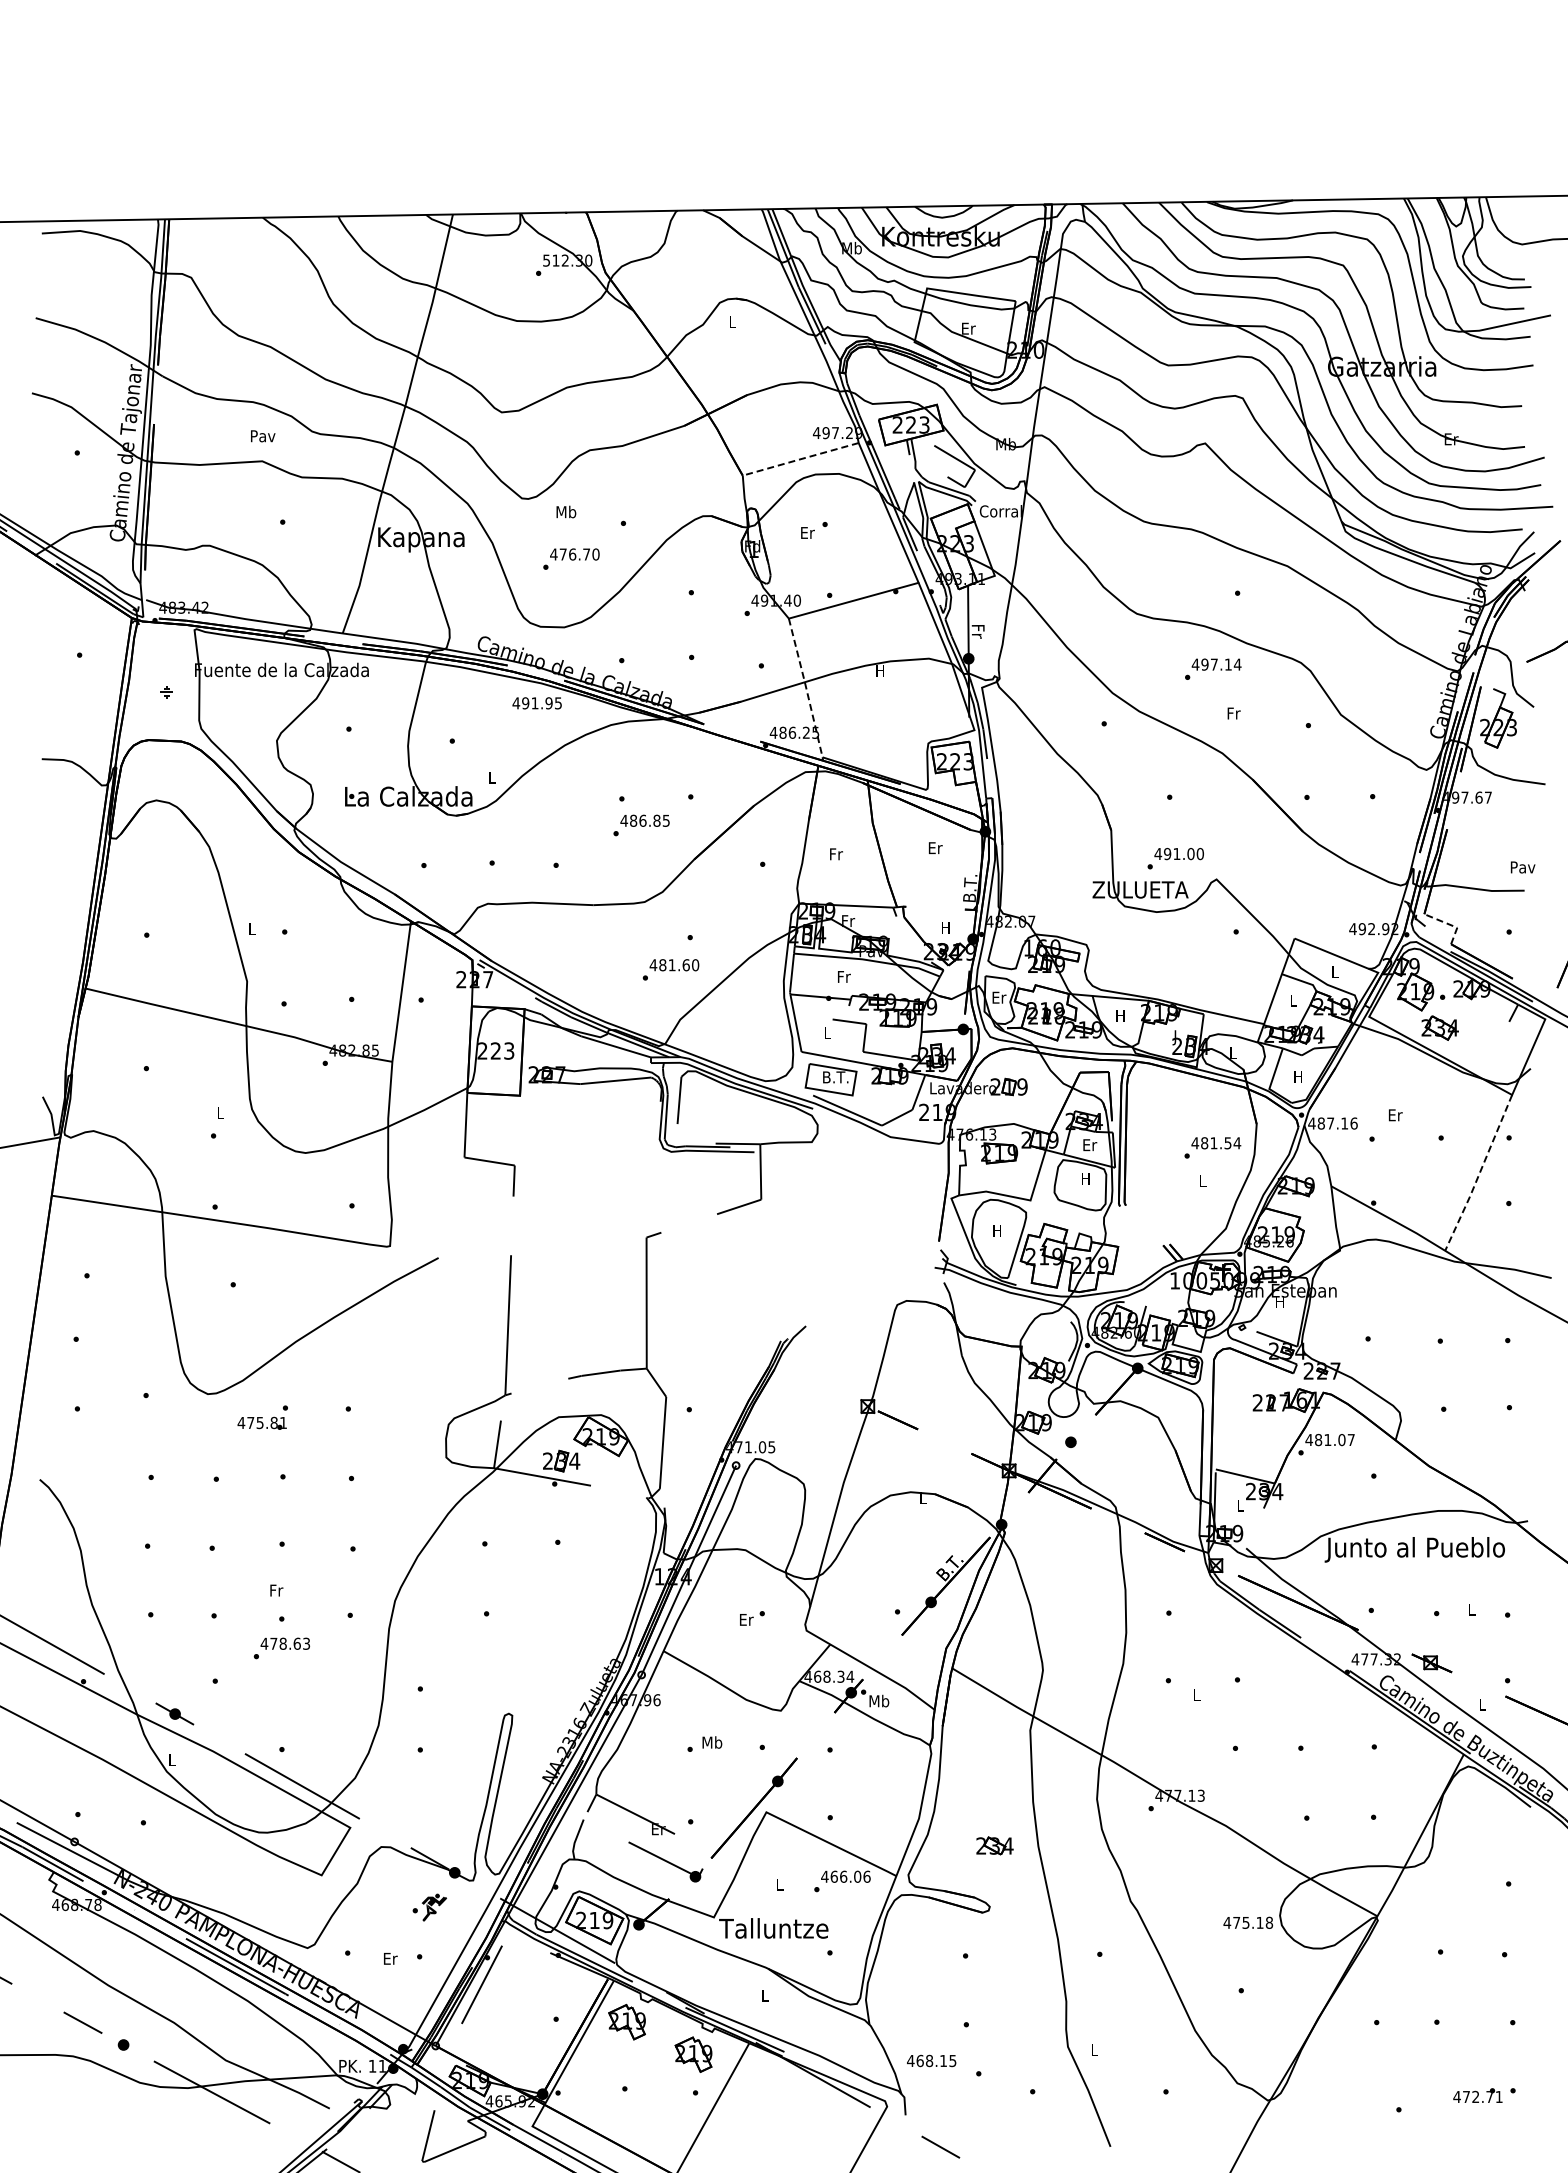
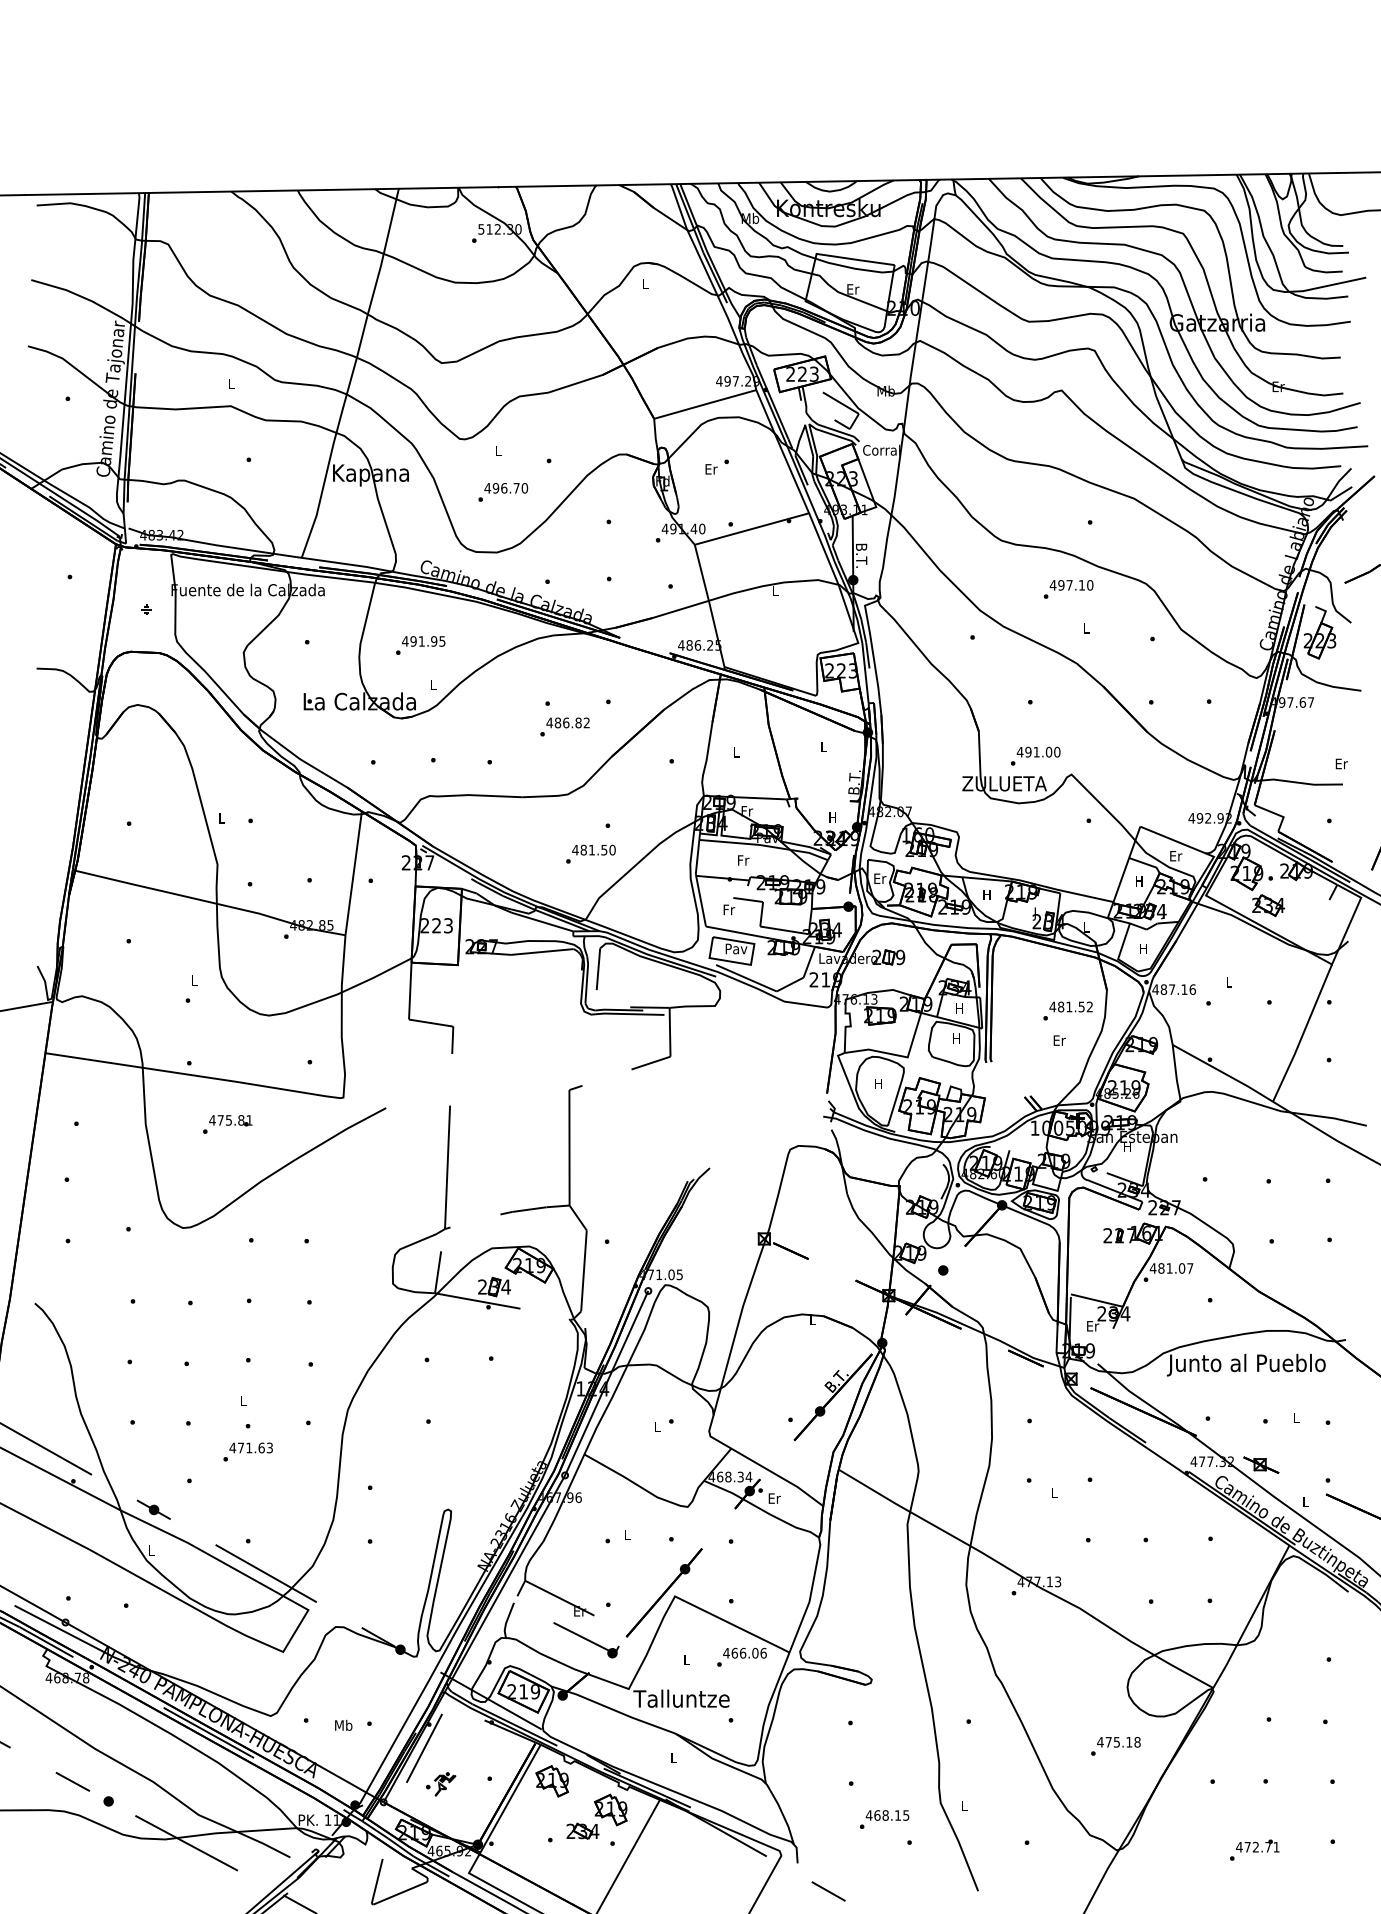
text: (263, 436) -> (231, 384), Pav -> L
line: (800, 459) -> (705, 404), dashed -> solid
text: (566, 511) -> (498, 450), Mb -> L
text: (562, 554) -> (495, 488), 476.70 -> 496.70
text: (977, 630) -> (860, 555), Fr -> B.T.
text: (1237, 664) -> (1090, 585), 497.14 -> 497.10
text: (879, 670) -> (774, 590), H -> L
line: (806, 688) -> (710, 606), dashed -> solid
text: (536, 703) -> (423, 641), moved
text: (1233, 713) -> (1086, 628), Fr -> L
text: (665, 820) -> (586, 722), 486.85 -> 486.82
text: (935, 848) -> (823, 747), Er -> L
text: (836, 854) -> (736, 752), Fr -> L
text: (1522, 867) -> (1341, 764), Pav -> Er
line: (1449, 924) -> (1276, 814), dashed -> solid
text: (685, 965) -> (603, 850), 481.60 -> 481.50
text: (1335, 971) -> (1176, 855), L -> Er
text: (1292, 1000) -> (1138, 881), L -> H
text: (827, 1032) -> (728, 909), L -> Fr
text: (835, 1077) -> (735, 949), B.T. -> Pav
text: (1395, 1115) -> (1229, 982), Er -> L
text: (1237, 1143) -> (1090, 1007), 481.54 -> 481.52
text: (1090, 1145) -> (960, 1008), Er -> H
line: (1479, 1173) -> (1303, 1033), dashed -> solid
text: (1203, 1181) -> (1060, 1040), L -> Er
text: (261, 1422) -> (230, 1119), moved
text: (1240, 1505) -> (1092, 1326), L -> Er
text: (276, 1590) -> (243, 1401), Fr -> L
text: (746, 1619) -> (657, 1426), Er -> L
text: (282, 1643) -> (248, 1447), 478.63 -> 471.63
text: (879, 1700) -> (774, 1497), Mb -> Er
text: (712, 1742) -> (627, 1534), Mb -> L
part: (994, 1845) -> (582, 1830), moved
part: (429, 1907) -> (440, 1784), moved
text: (1248, 1922) -> (1119, 1741), moved
text: (390, 1958) -> (343, 1725), Er -> Mb
text: (931, 2060) -> (887, 1815), moved
text: (1477, 2095) -> (1257, 1845), moved

